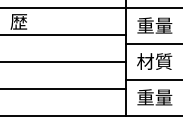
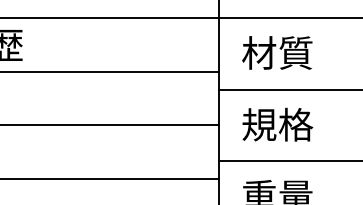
text: (154, 25) -> (277, 52), 重量 -> 材質
text: (154, 61) -> (277, 124), 材質 -> 規格

